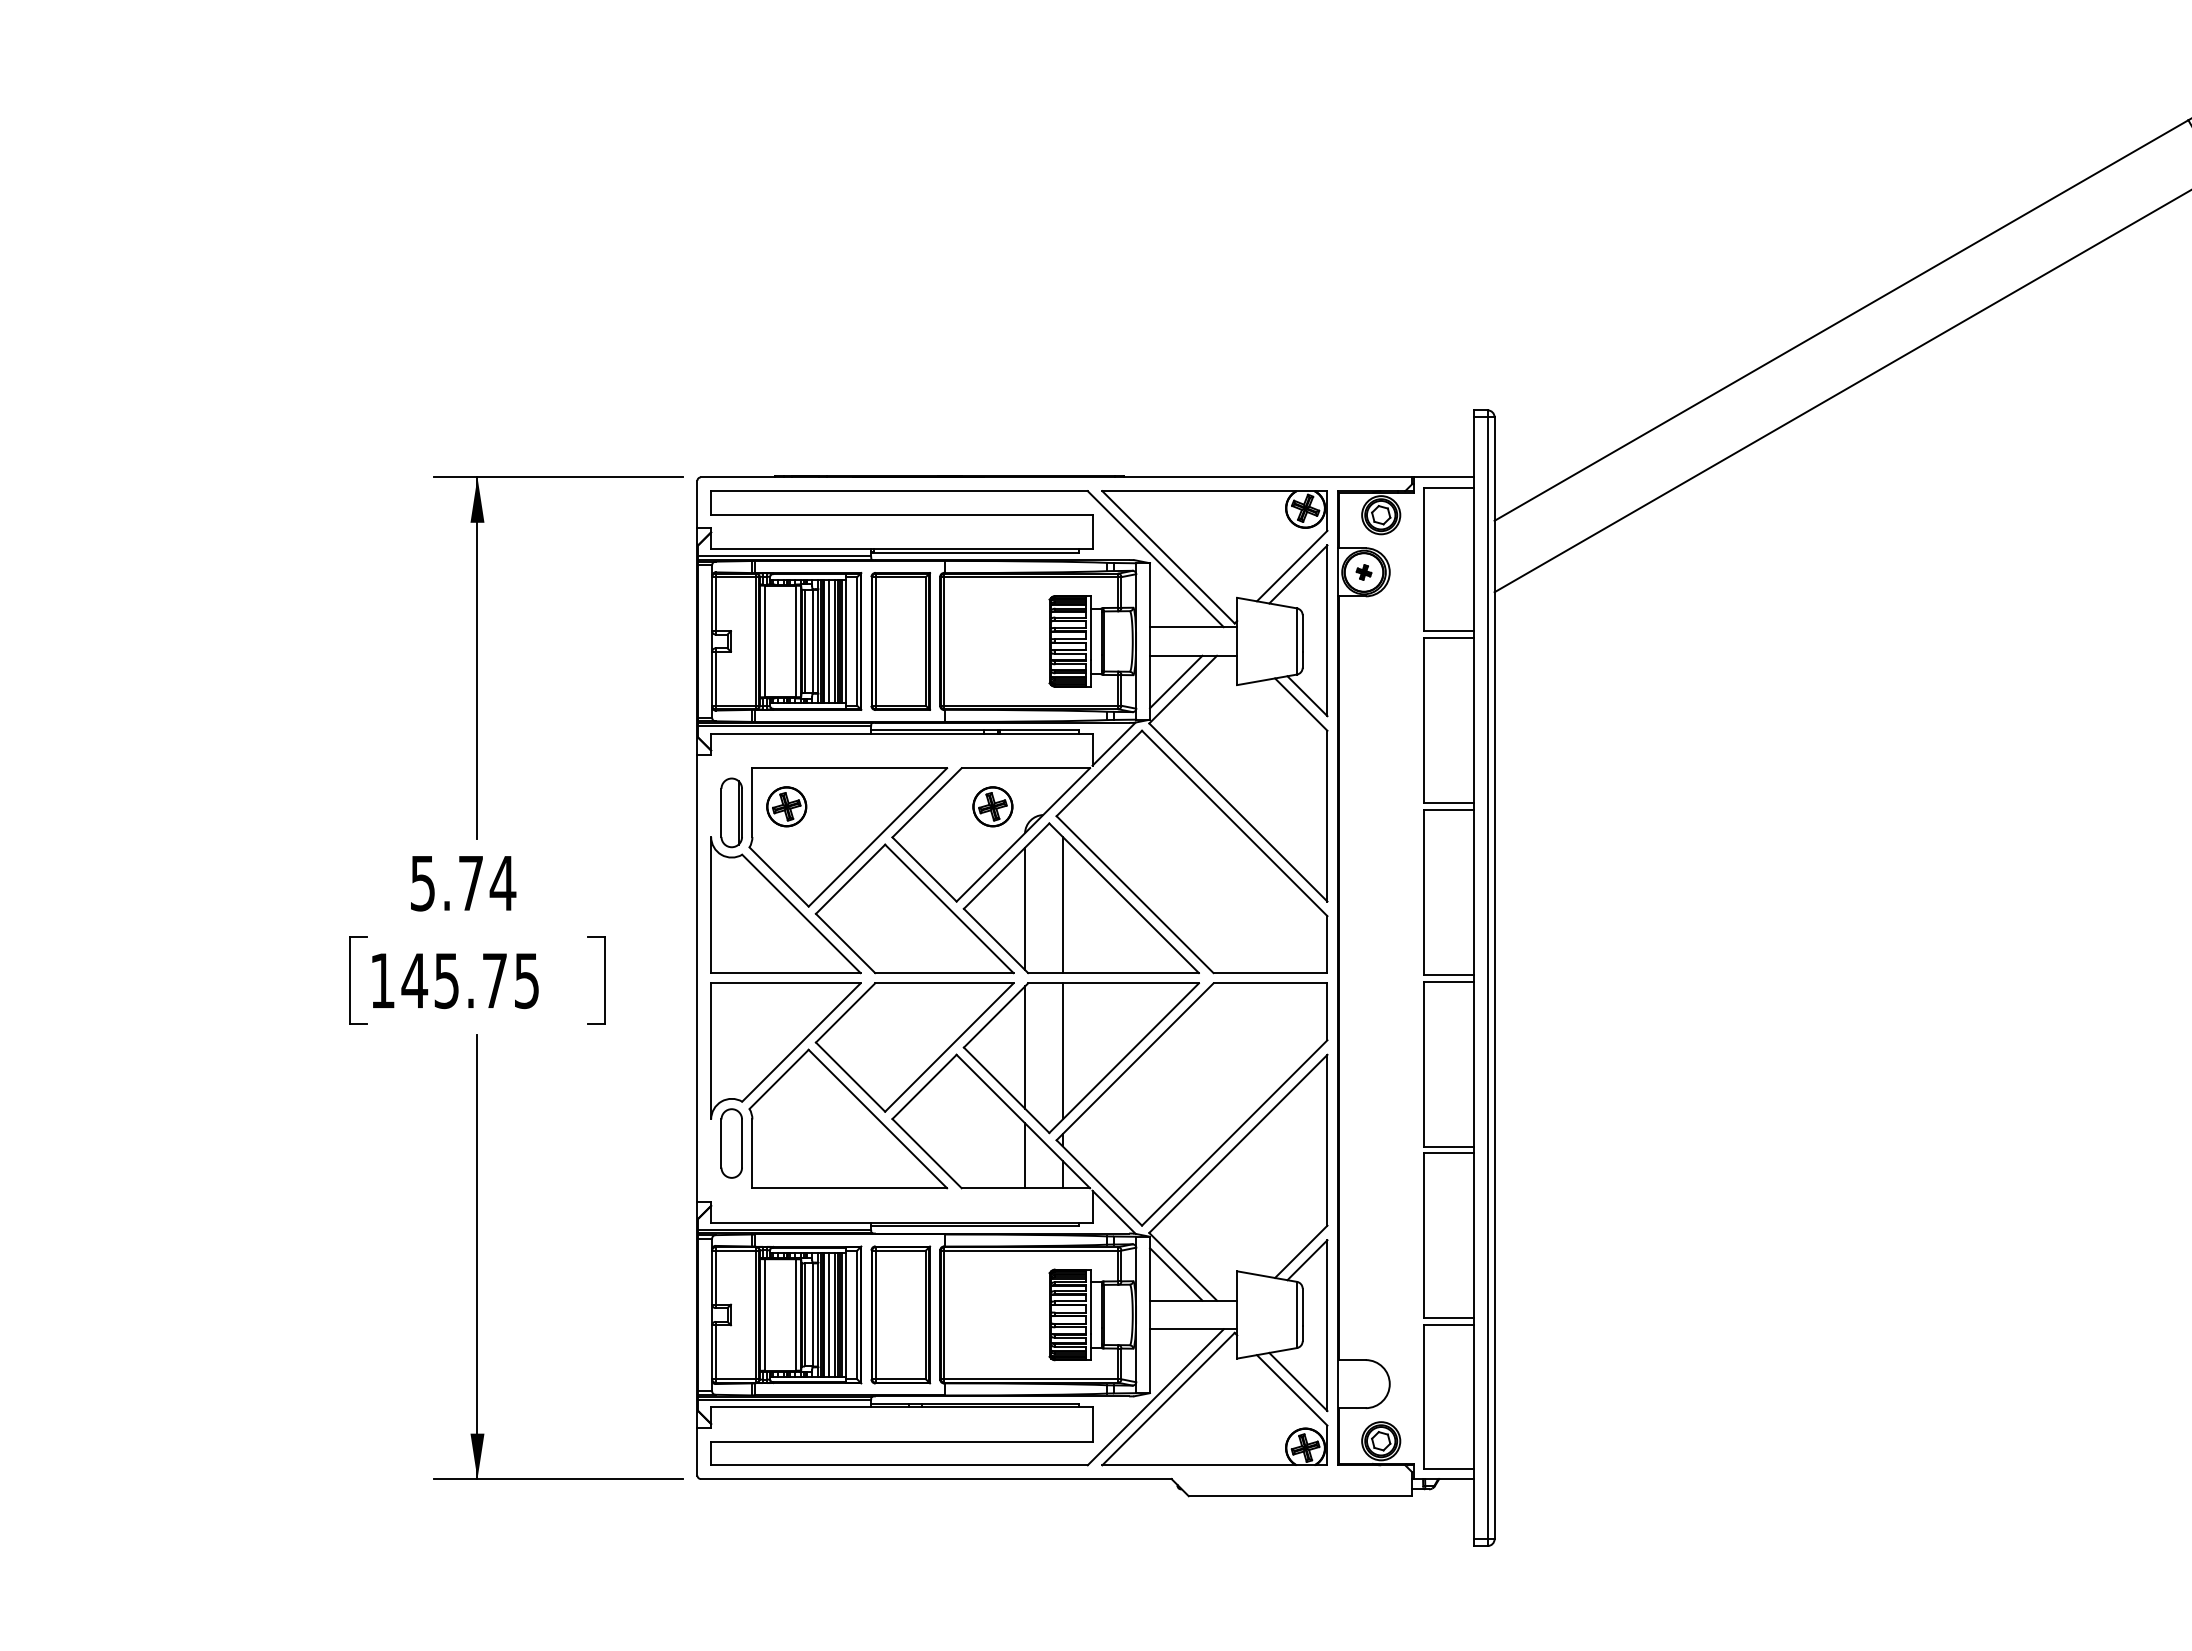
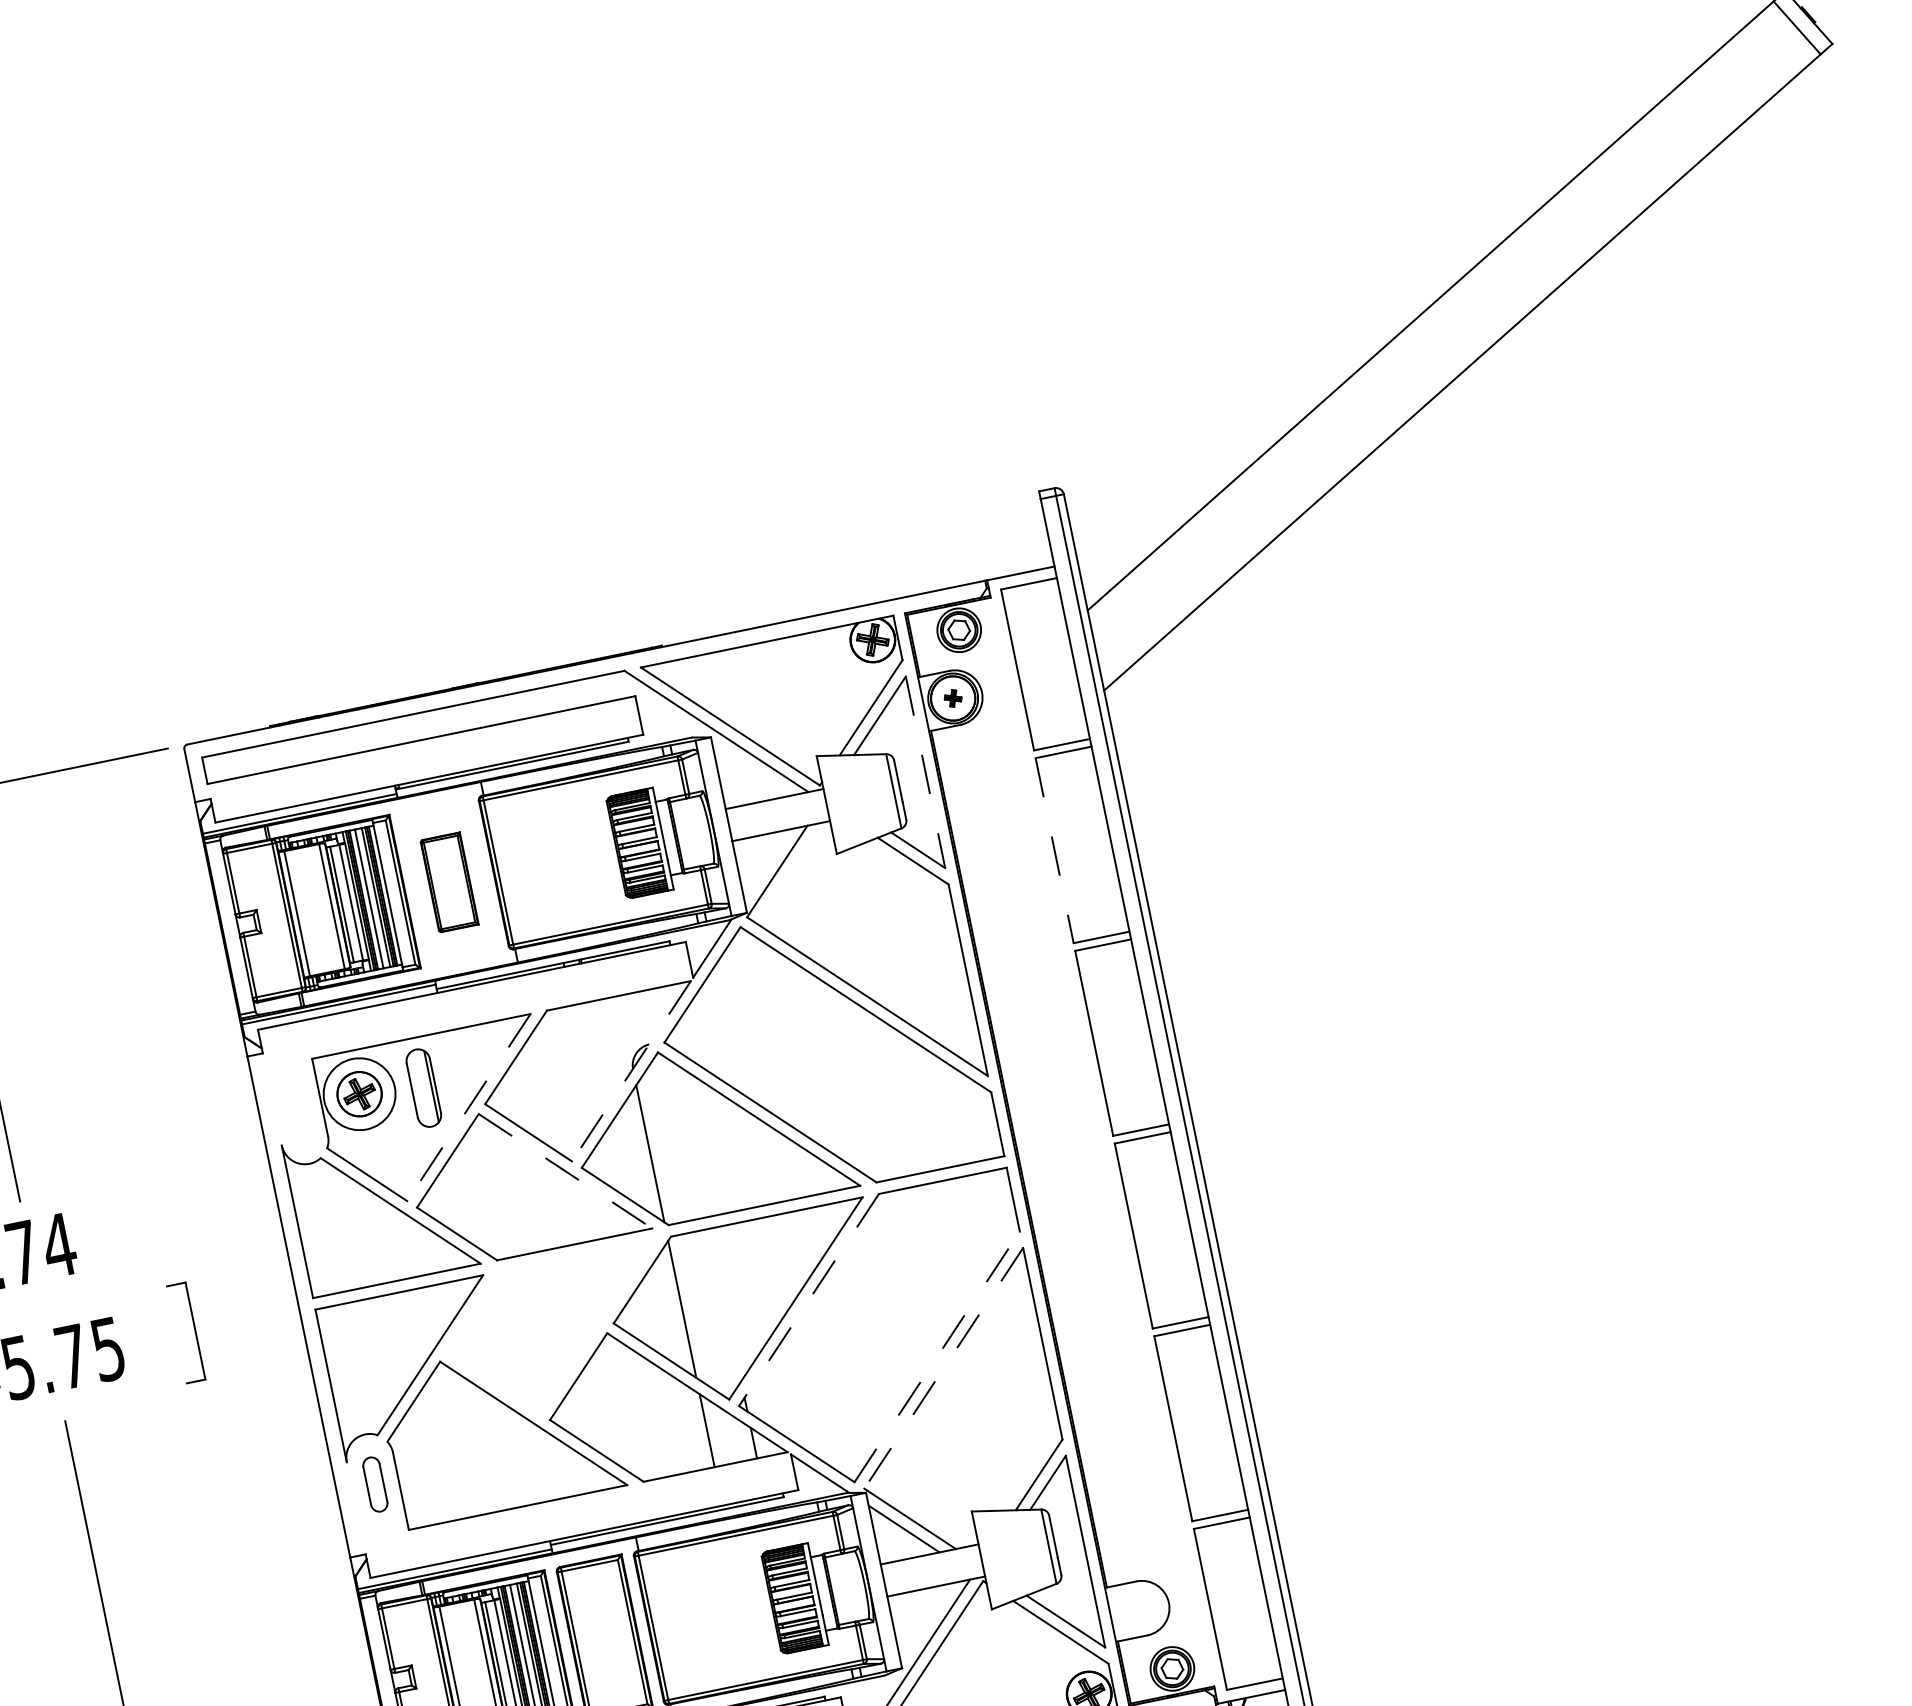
line: (1327, 631) -> (925, 773), solid -> dashed
part: (900, 641) -> (449, 882), size x0.6
line: (1176, 681) -> (767, 863), removed
line: (1424, 721) -> (1055, 851), solid -> dashed
circle: (786, 806) -> (359, 1093), size x1.6
part: (992, 806) -> (590, 1046), removed
part: (731, 812) -> (423, 1087), moved
line: (1022, 835) -> (630, 1072), solid -> dashed
line: (877, 837) -> (468, 1107), solid -> dashed
line: (1062, 904) -> (691, 1140), removed
line: (949, 908) -> (565, 1170), solid -> dashed
part: (914, 1047) -> (558, 1334), removed
line: (1062, 1051) -> (725, 1305), removed
line: (1135, 1061) -> (809, 1299), solid -> dashed
line: (1235, 1132) -> (937, 1356), solid -> dashed
part: (731, 1143) -> (375, 1484), size x0.7
line: (1238, 1143) -> (943, 1367), solid -> dashed

